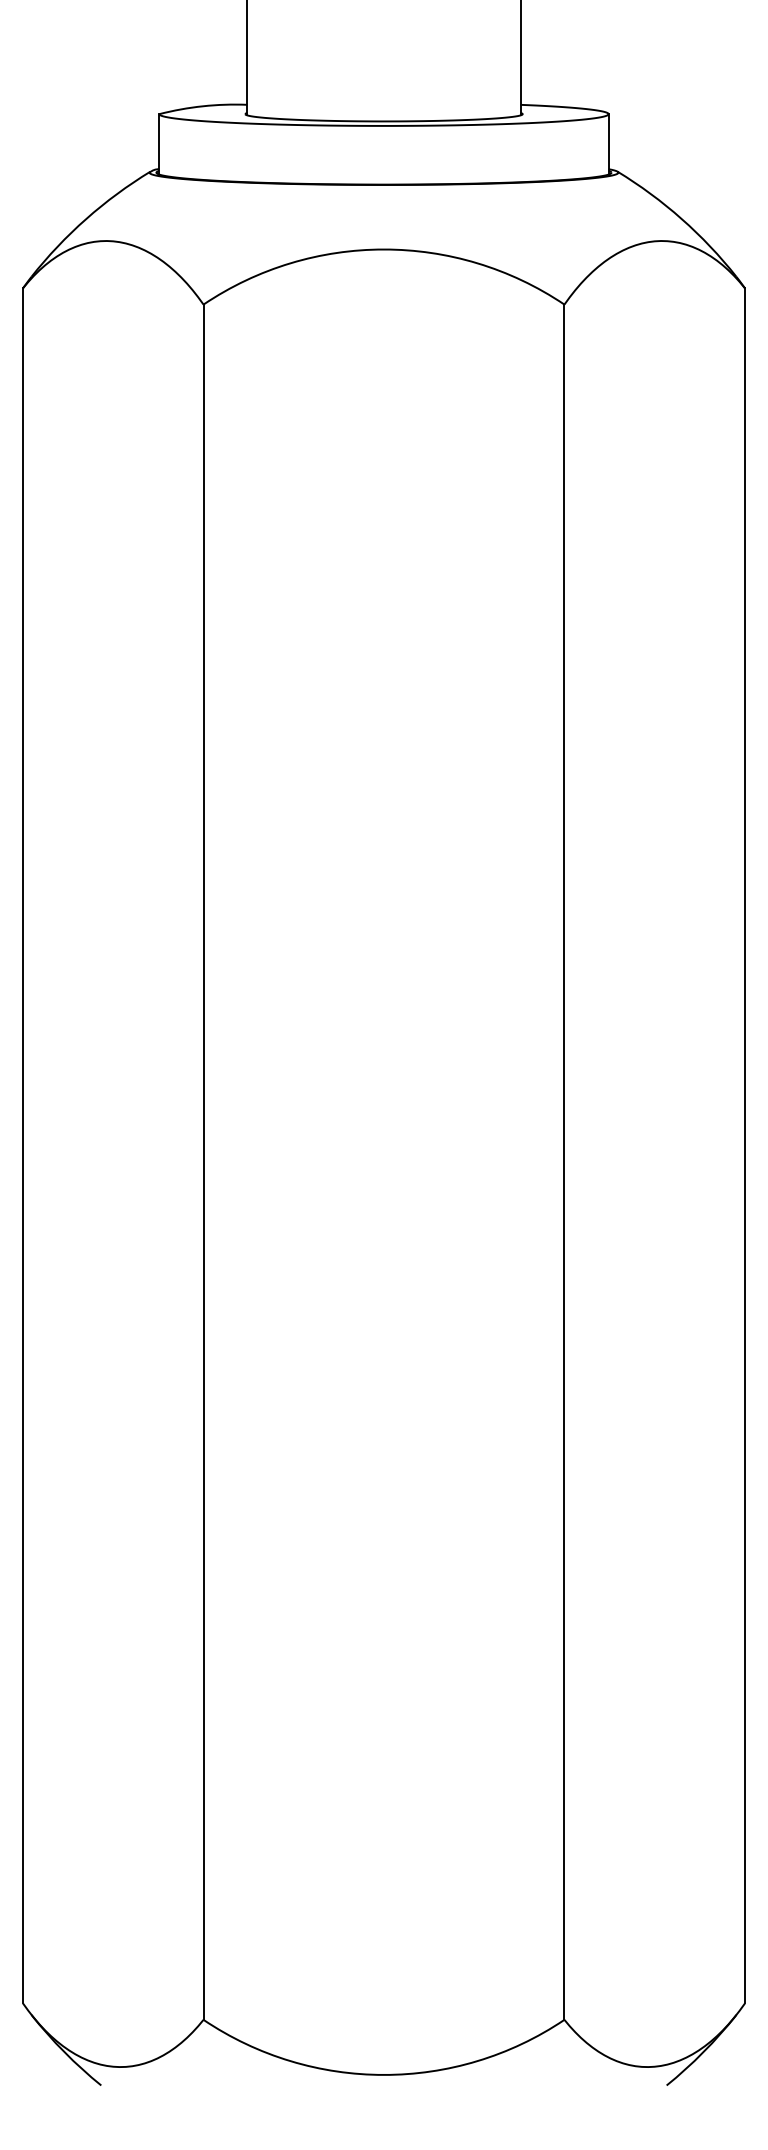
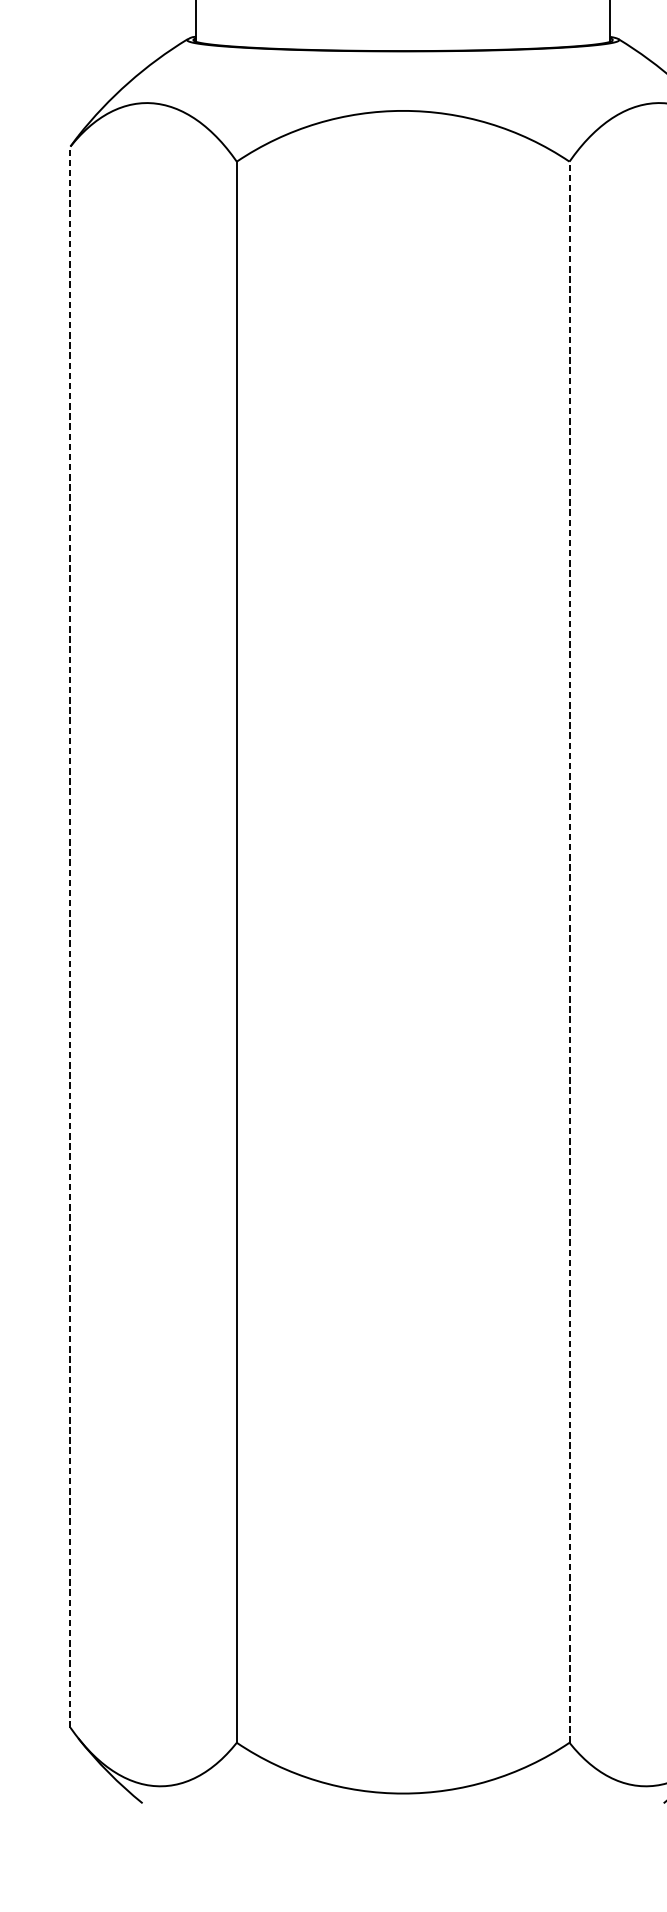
line: (23, 1145) -> (70, 936), solid -> dashed
line: (564, 1162) -> (569, 952), solid -> dashed

